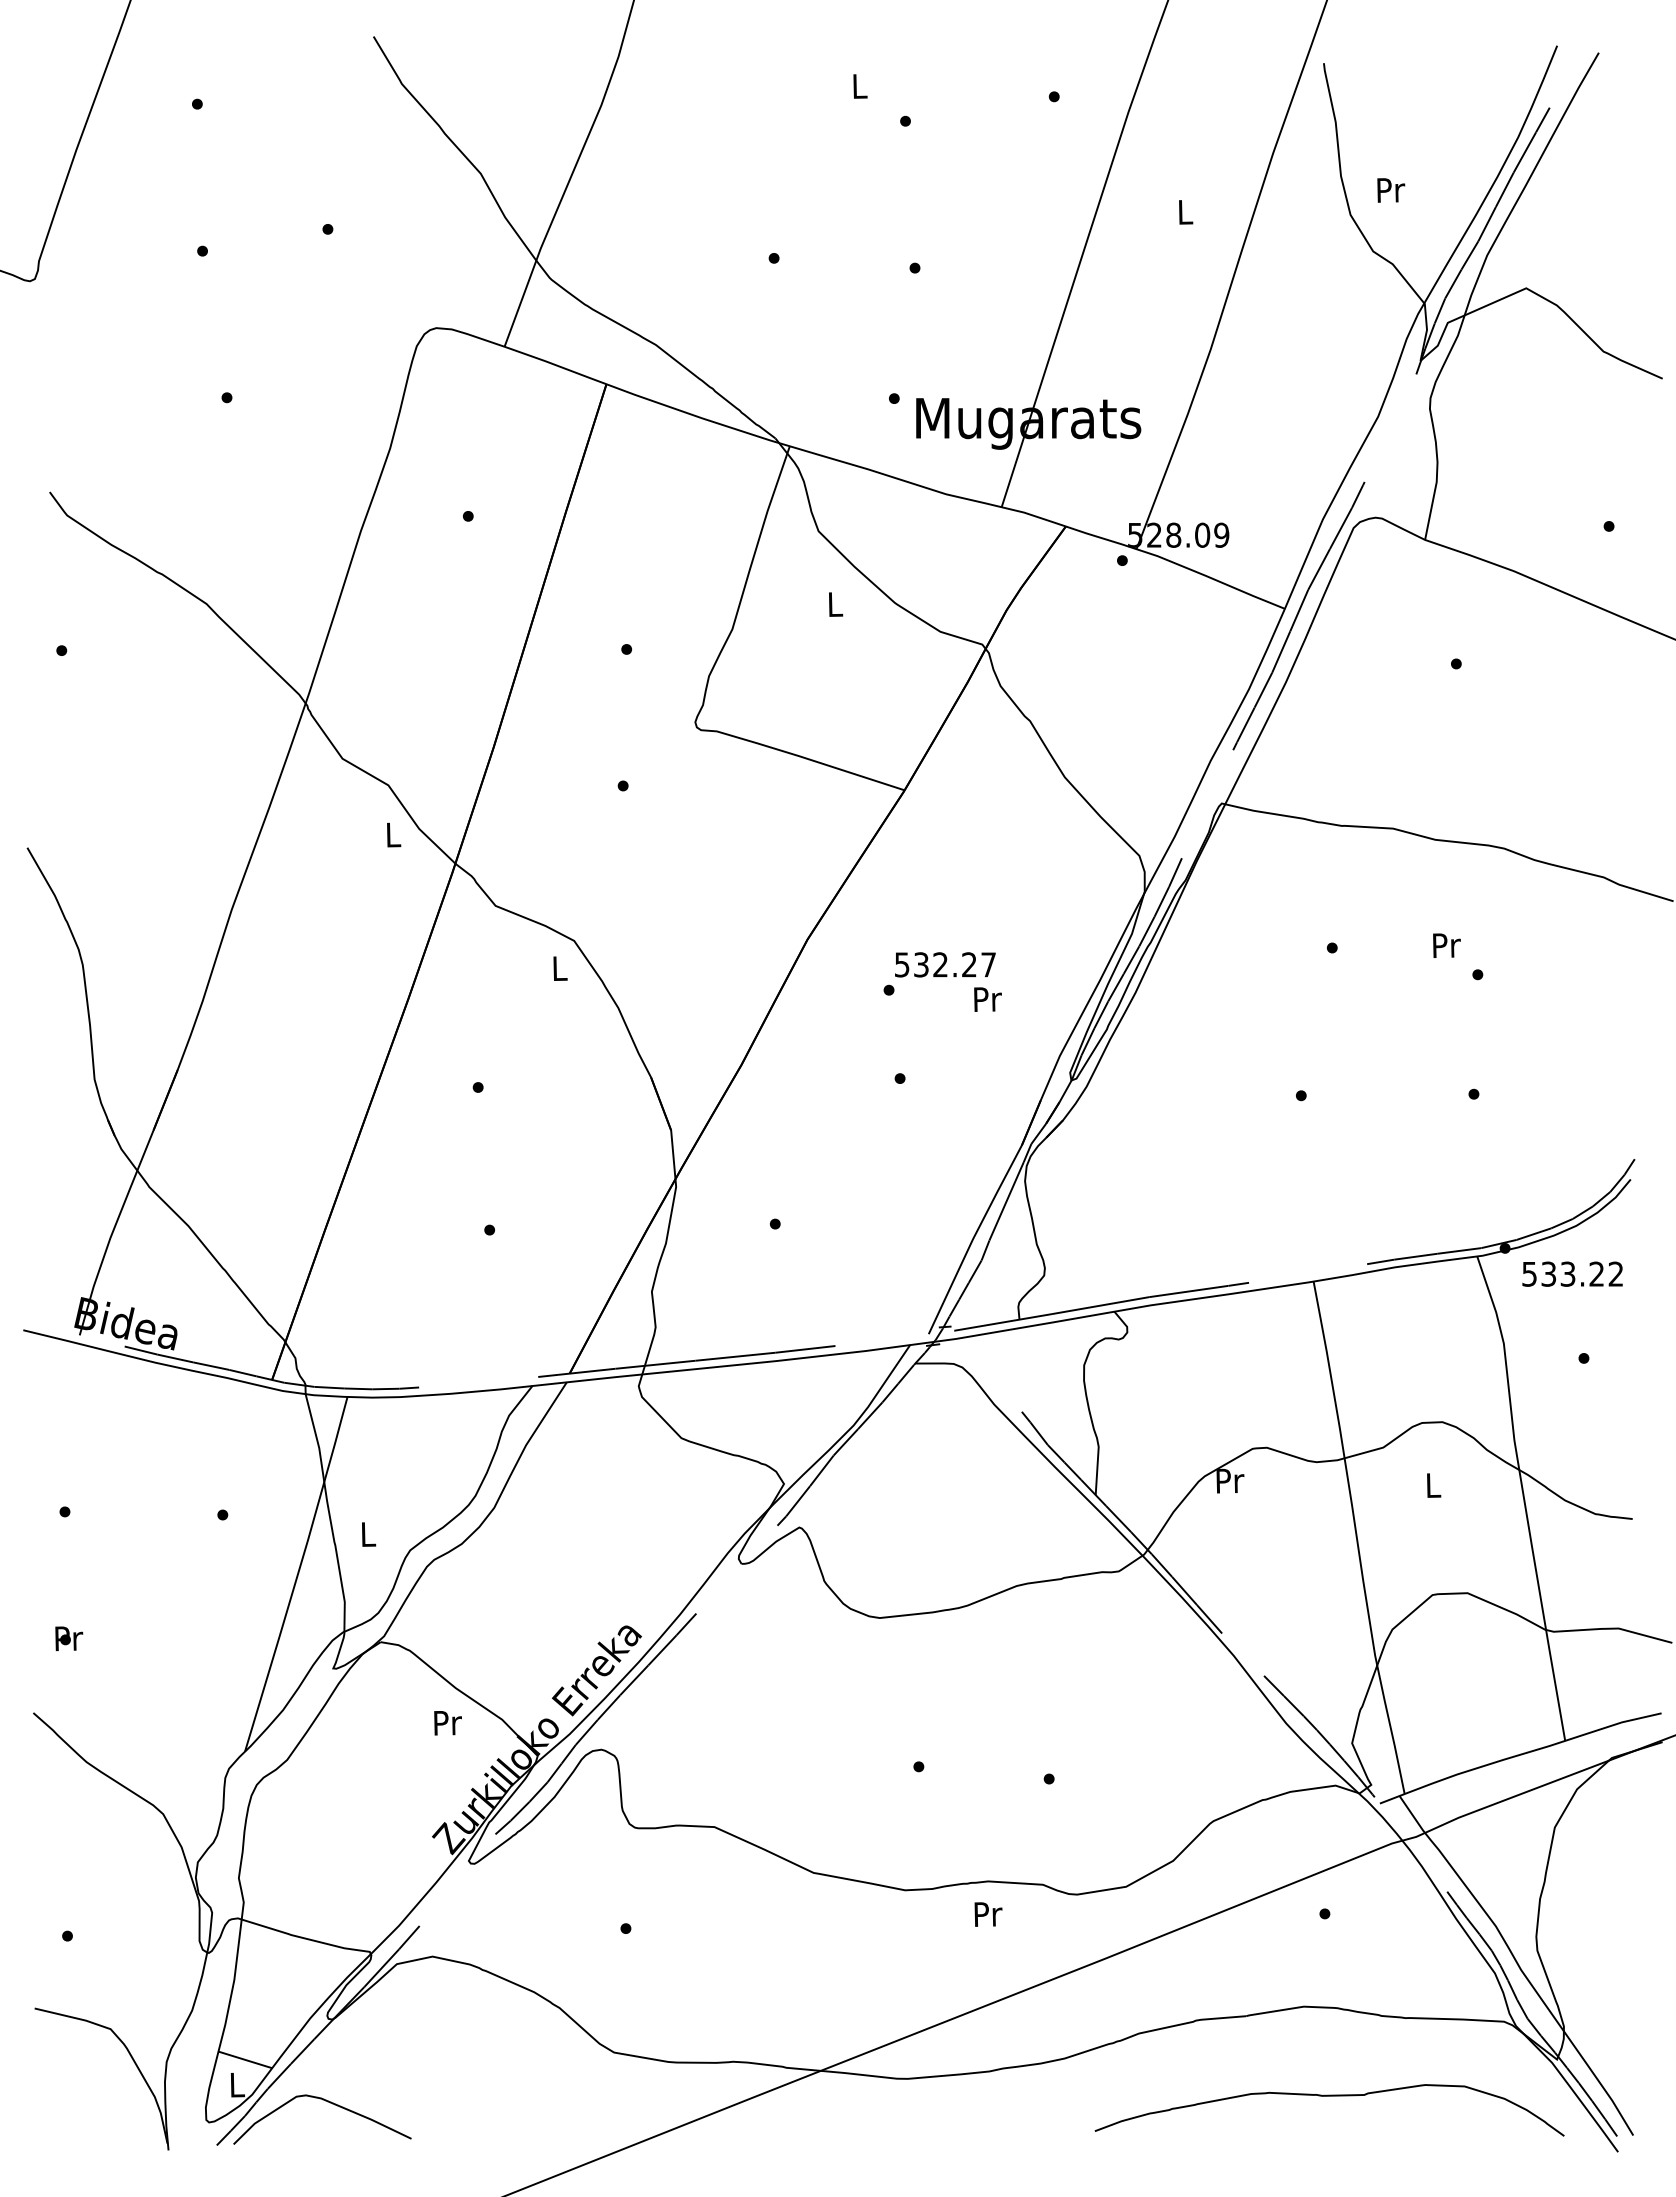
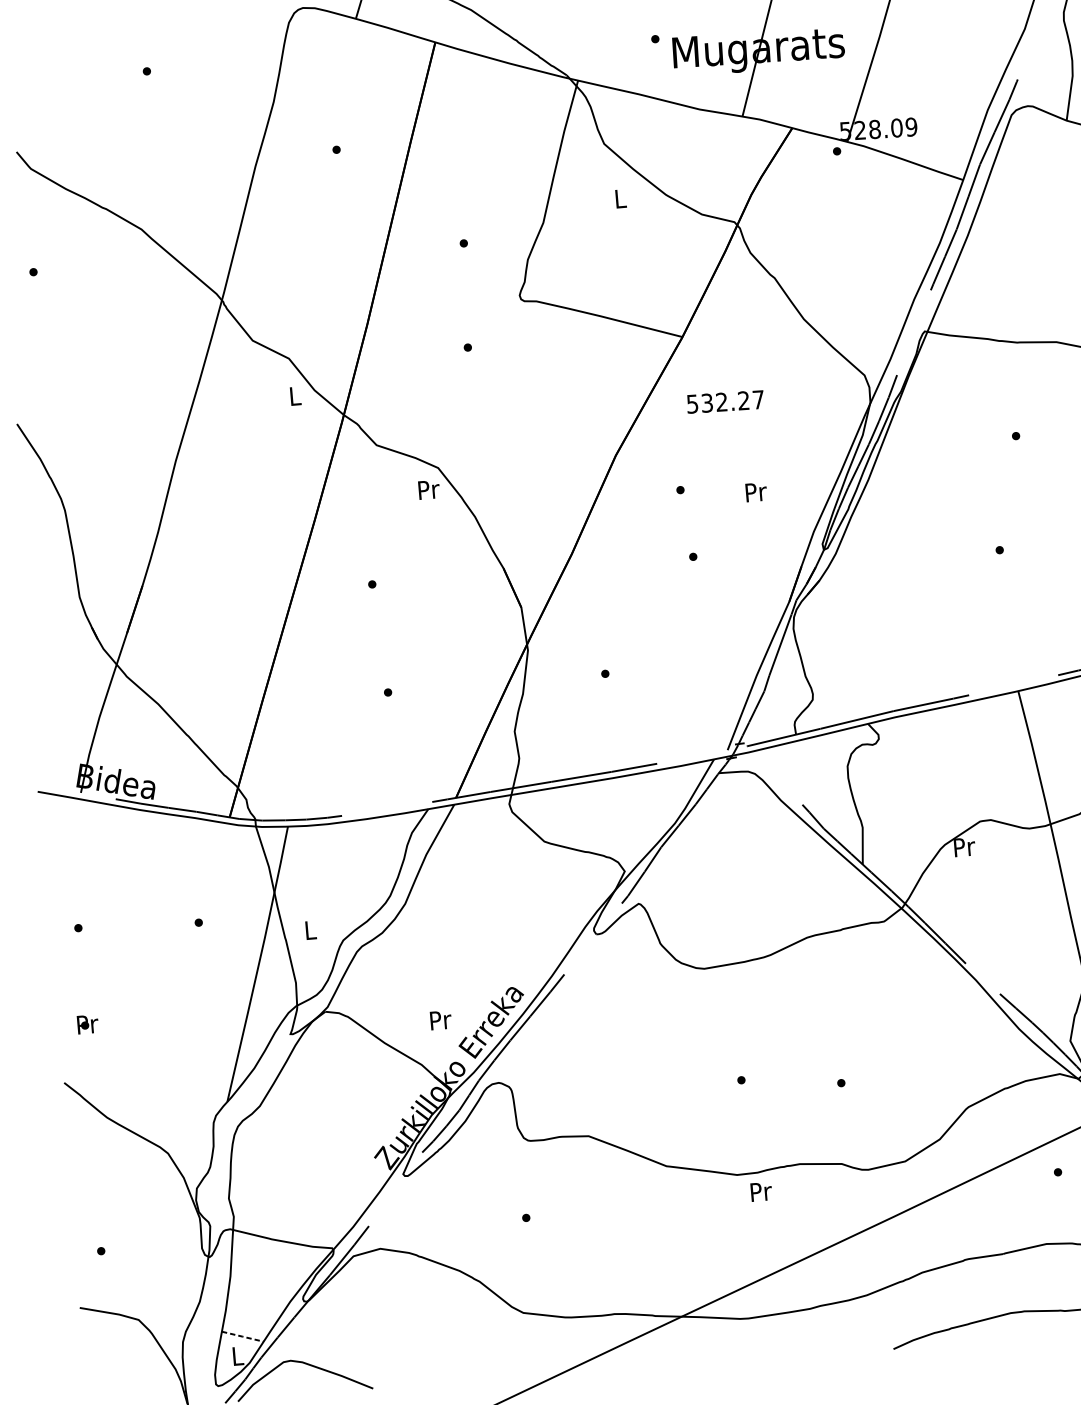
text: (945, 964) -> (725, 401), moved
text: (560, 968) -> (429, 489), L -> Pr
text: (447, 1723) -> (440, 1020), moved
text: (988, 1914) -> (761, 1191), moved
line: (245, 2059) -> (242, 1336), solid -> dashed

